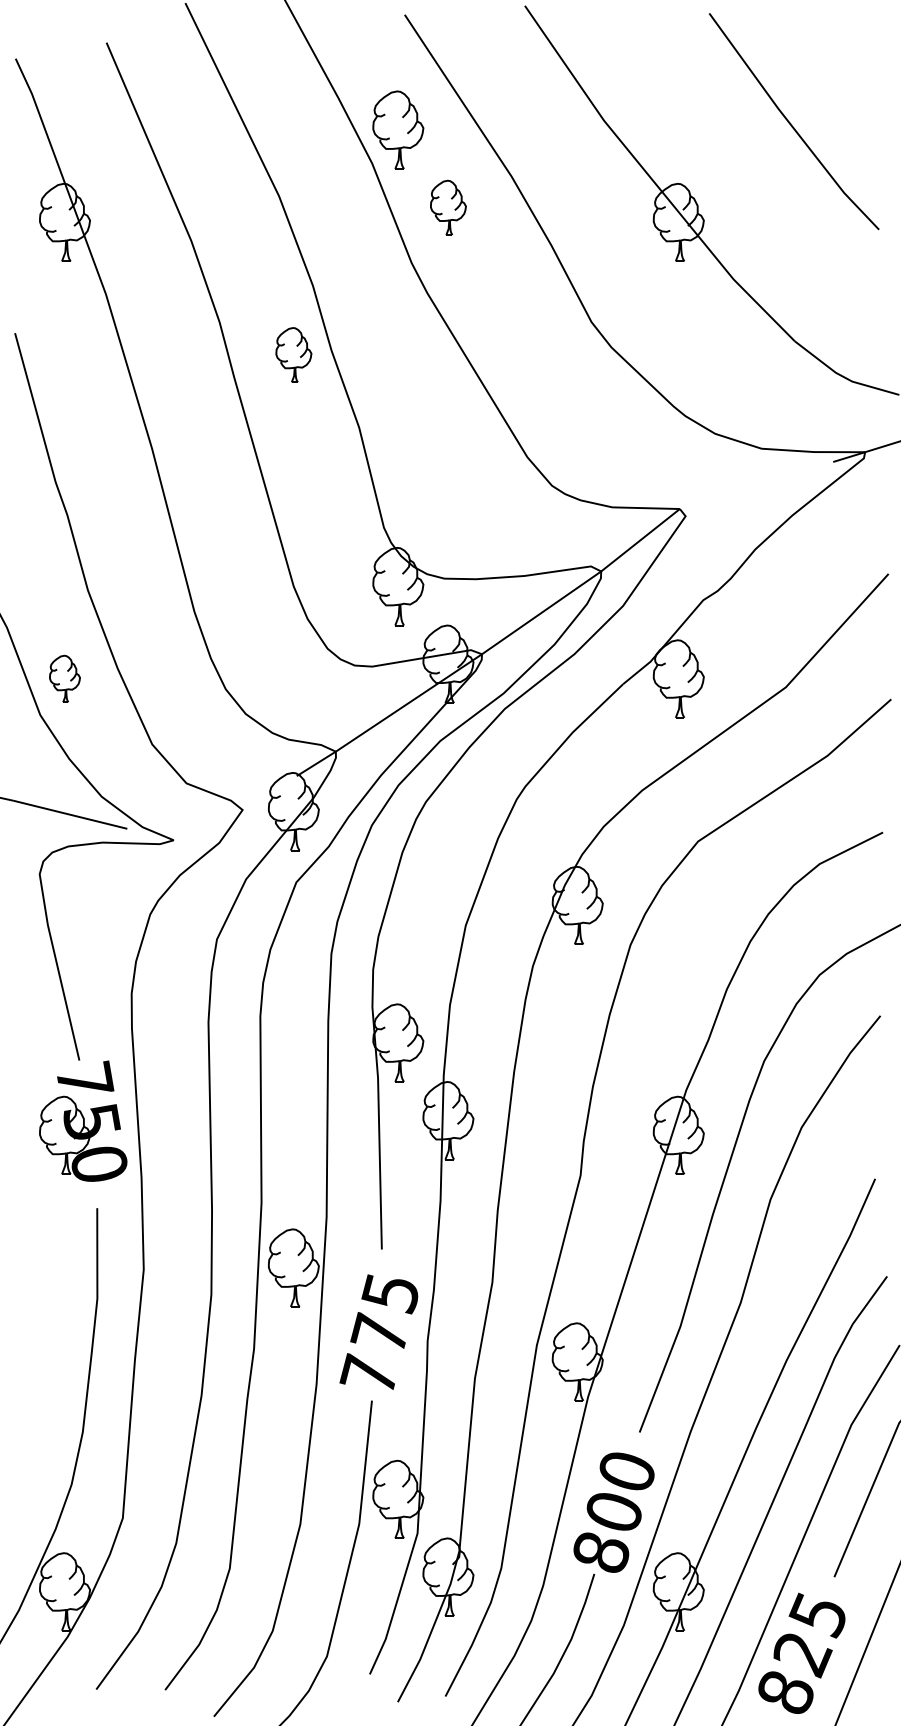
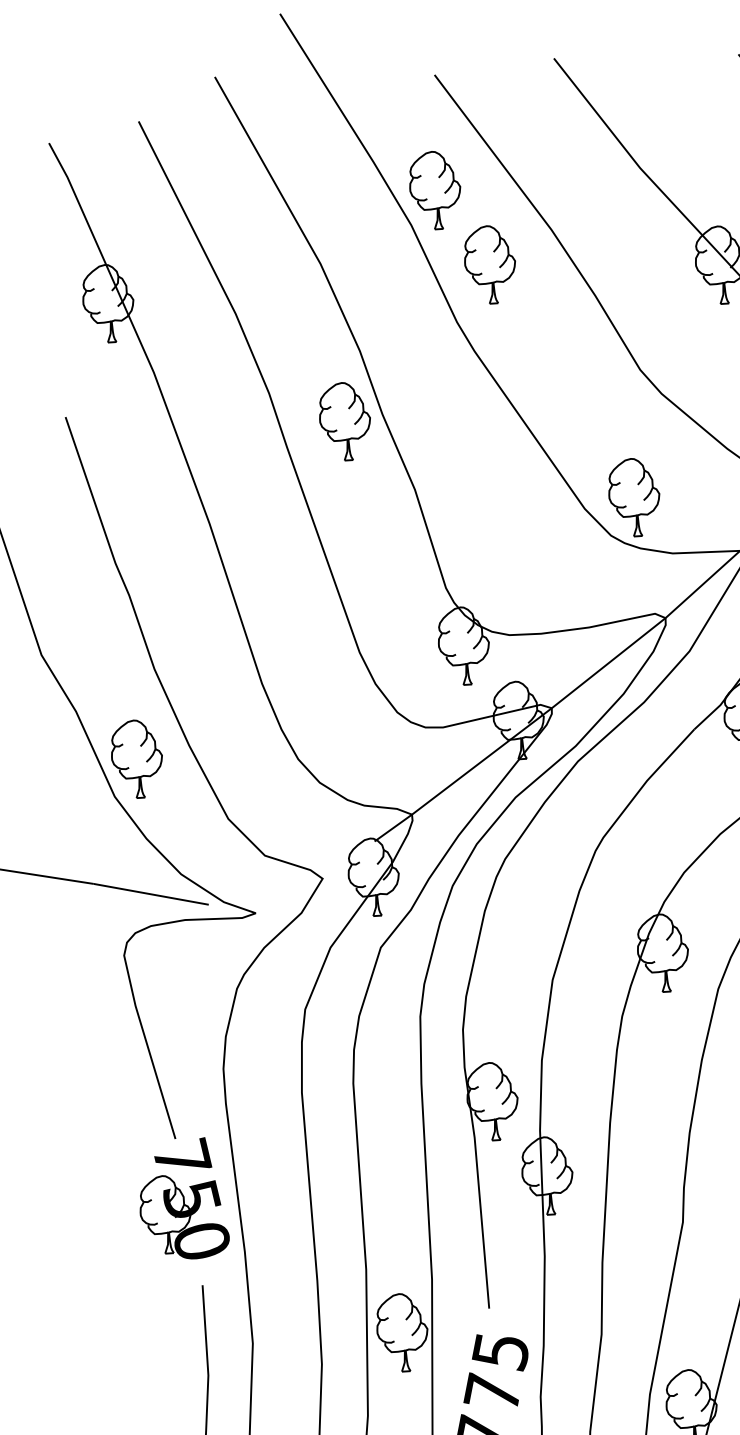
part: (448, 207) -> (490, 264), size x1.43
part: (293, 354) -> (344, 420), size x1.43
part: (577, 448) -> (634, 496), added
part: (64, 678) -> (136, 758), size x1.67

